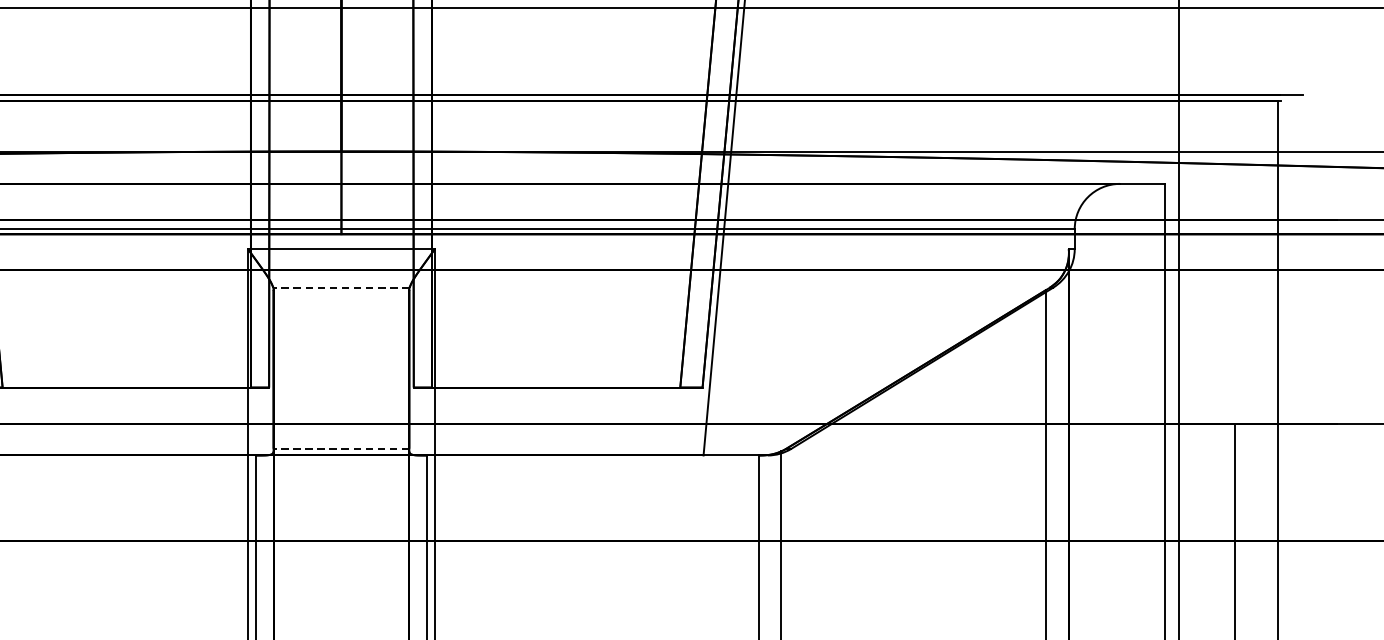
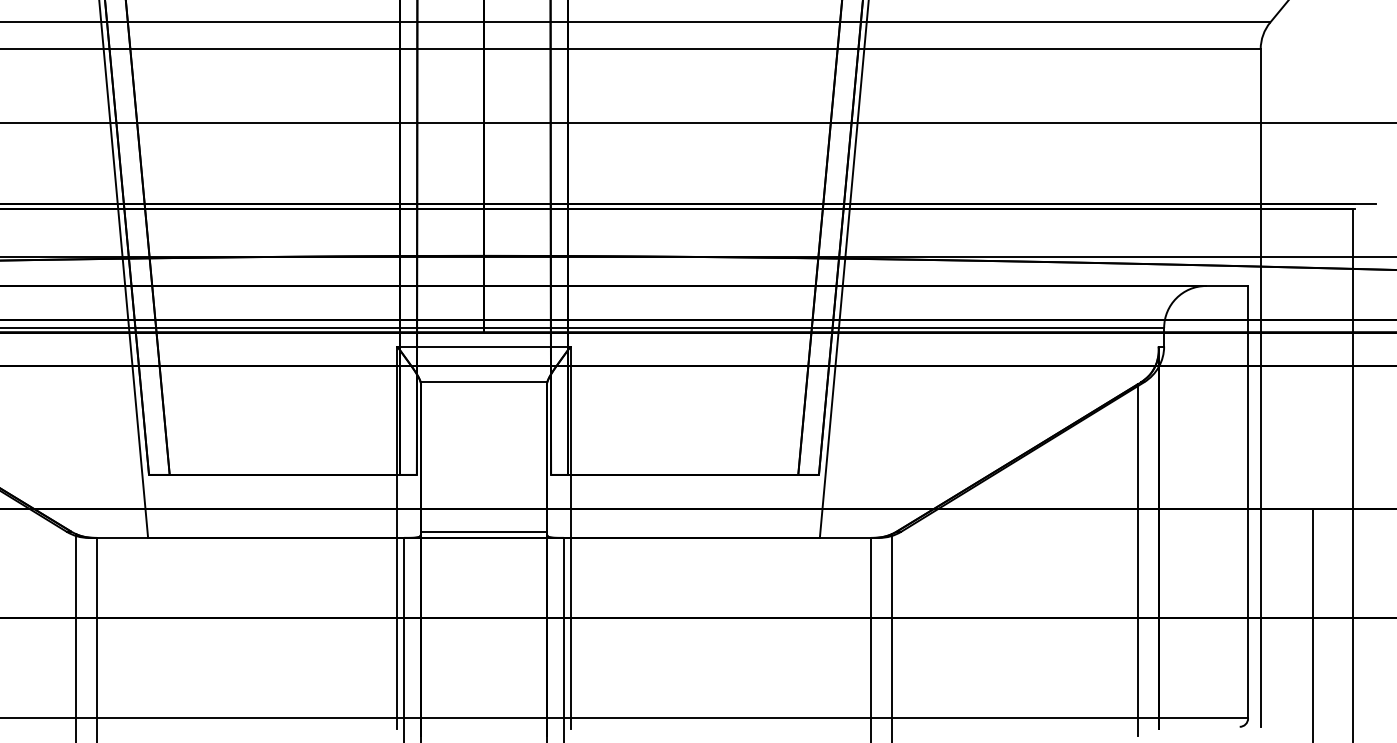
line: (340, 287) -> (483, 382), dashed -> solid
line: (340, 448) -> (483, 531), dashed -> solid

